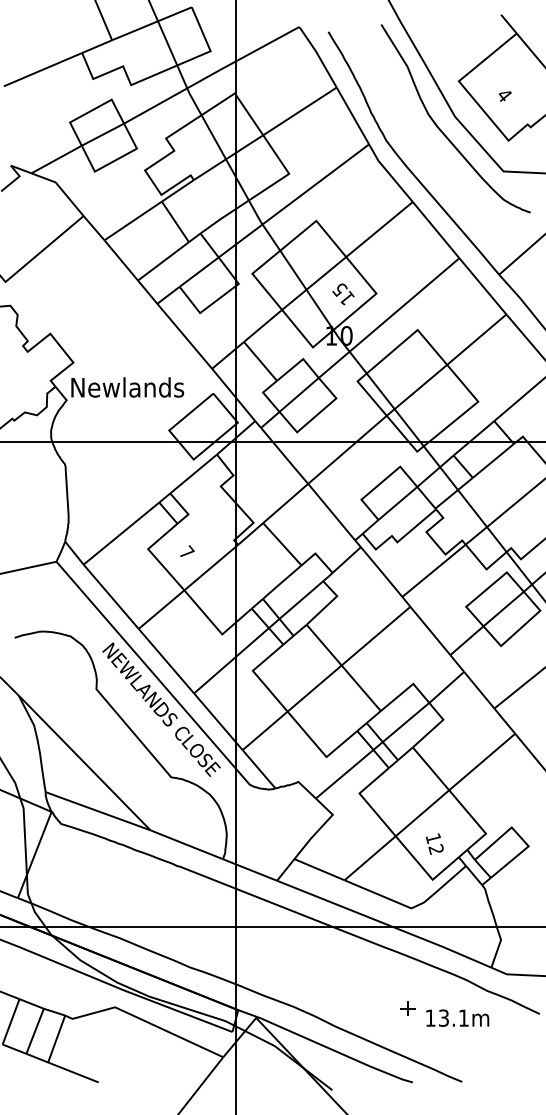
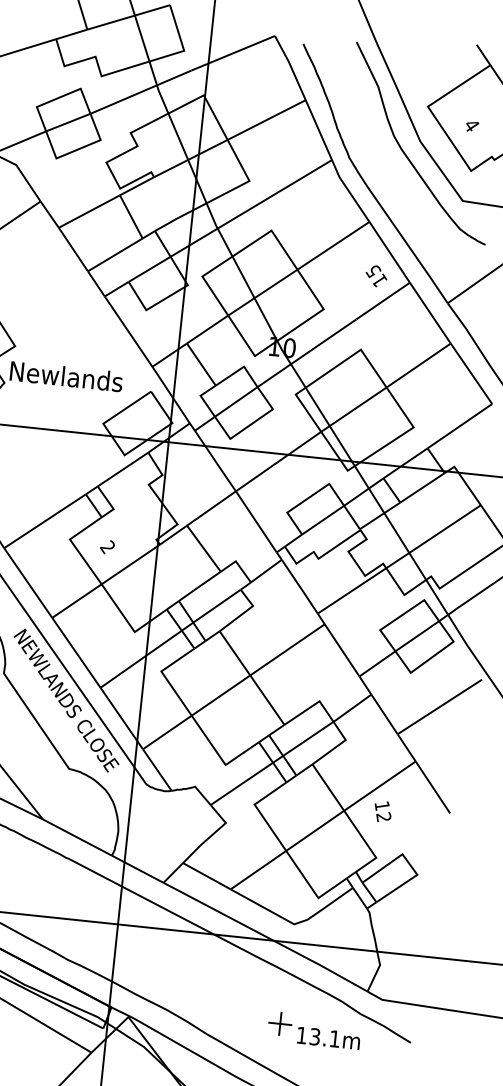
text: (343, 294) -> (376, 276), moved
text: (186, 552) -> (107, 546), 7 -> 2
text: (434, 843) -> (382, 811), moved
part: (407, 1008) -> (279, 1023), size x1.6

